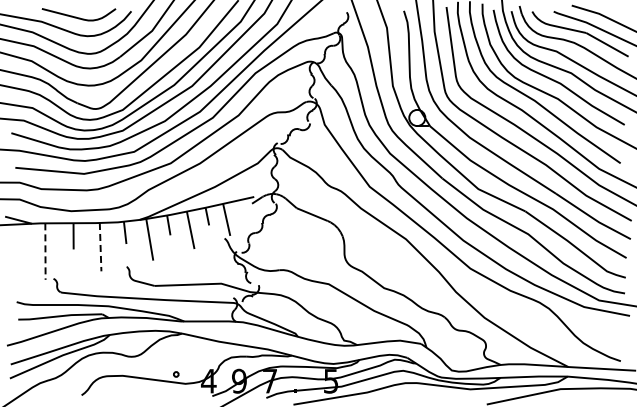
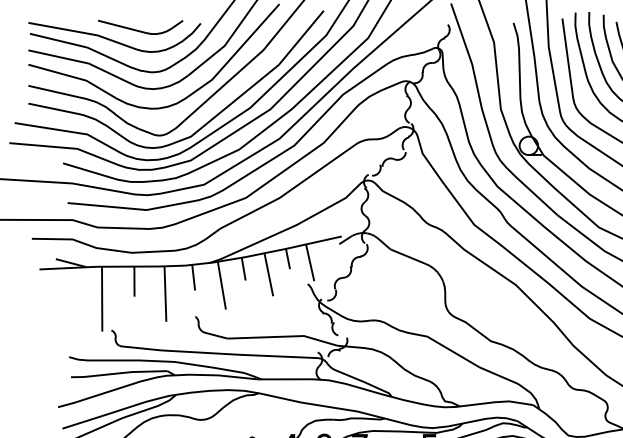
line: (100, 247) -> (165, 294), dashed -> solid
line: (45, 252) -> (102, 300), dashed -> solid

